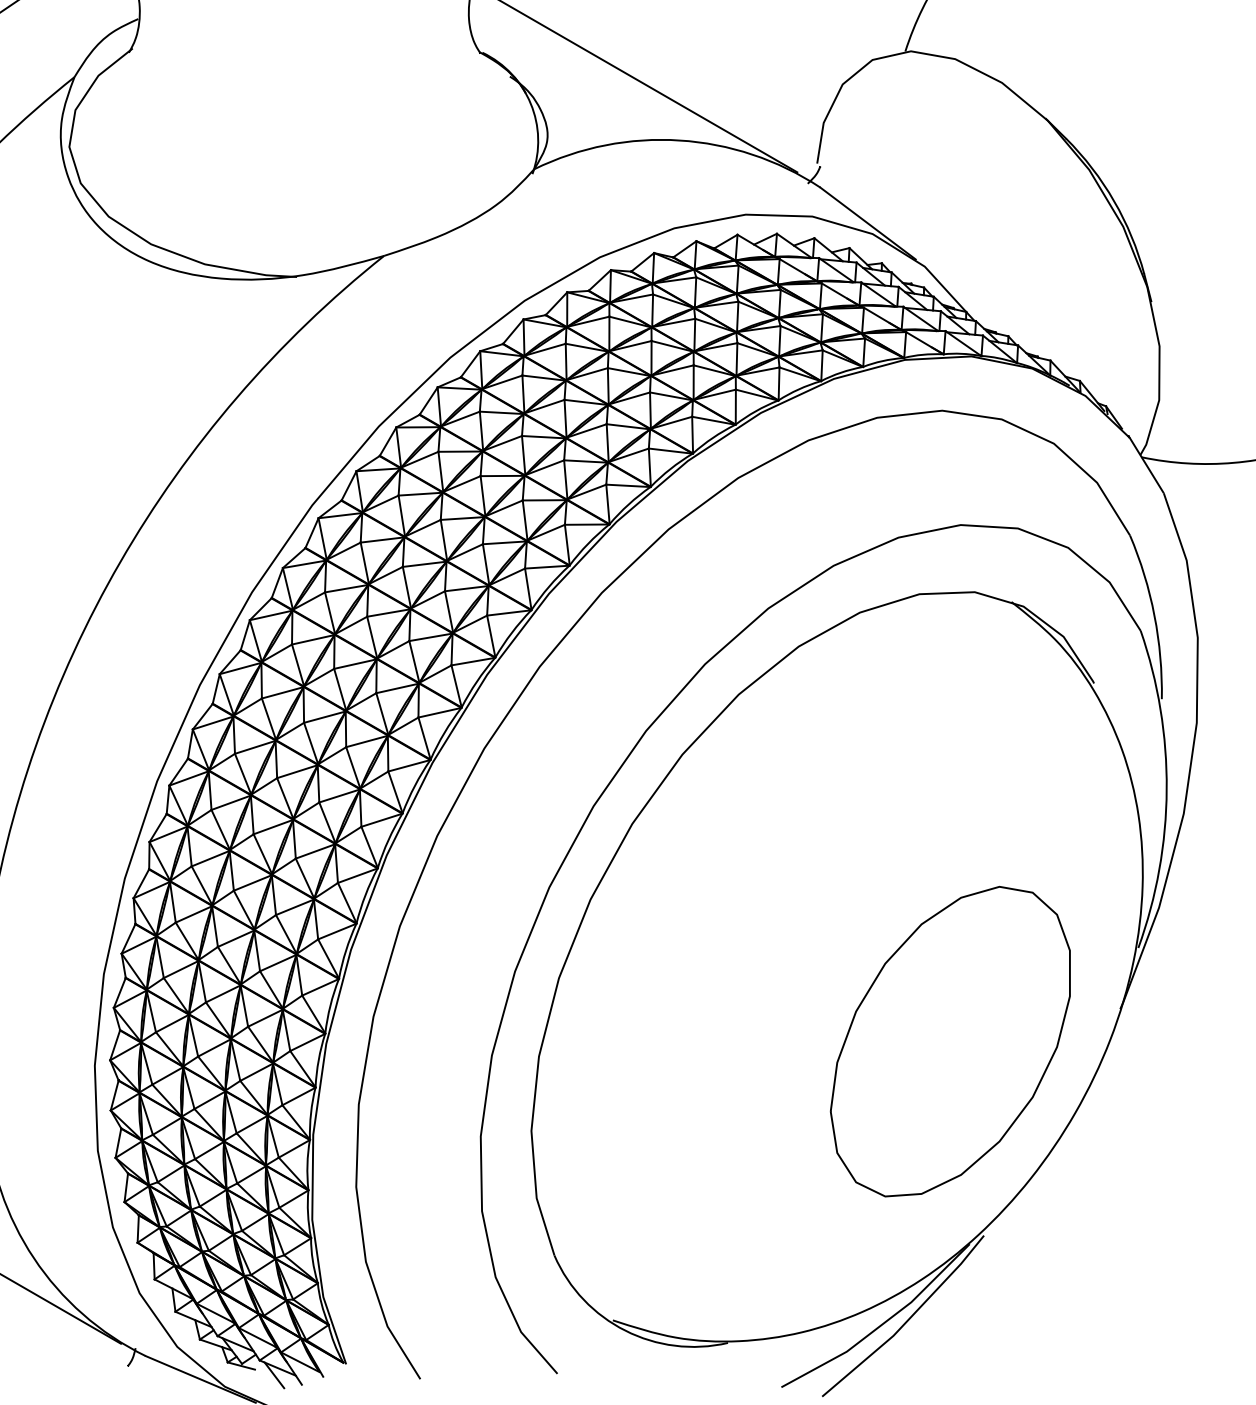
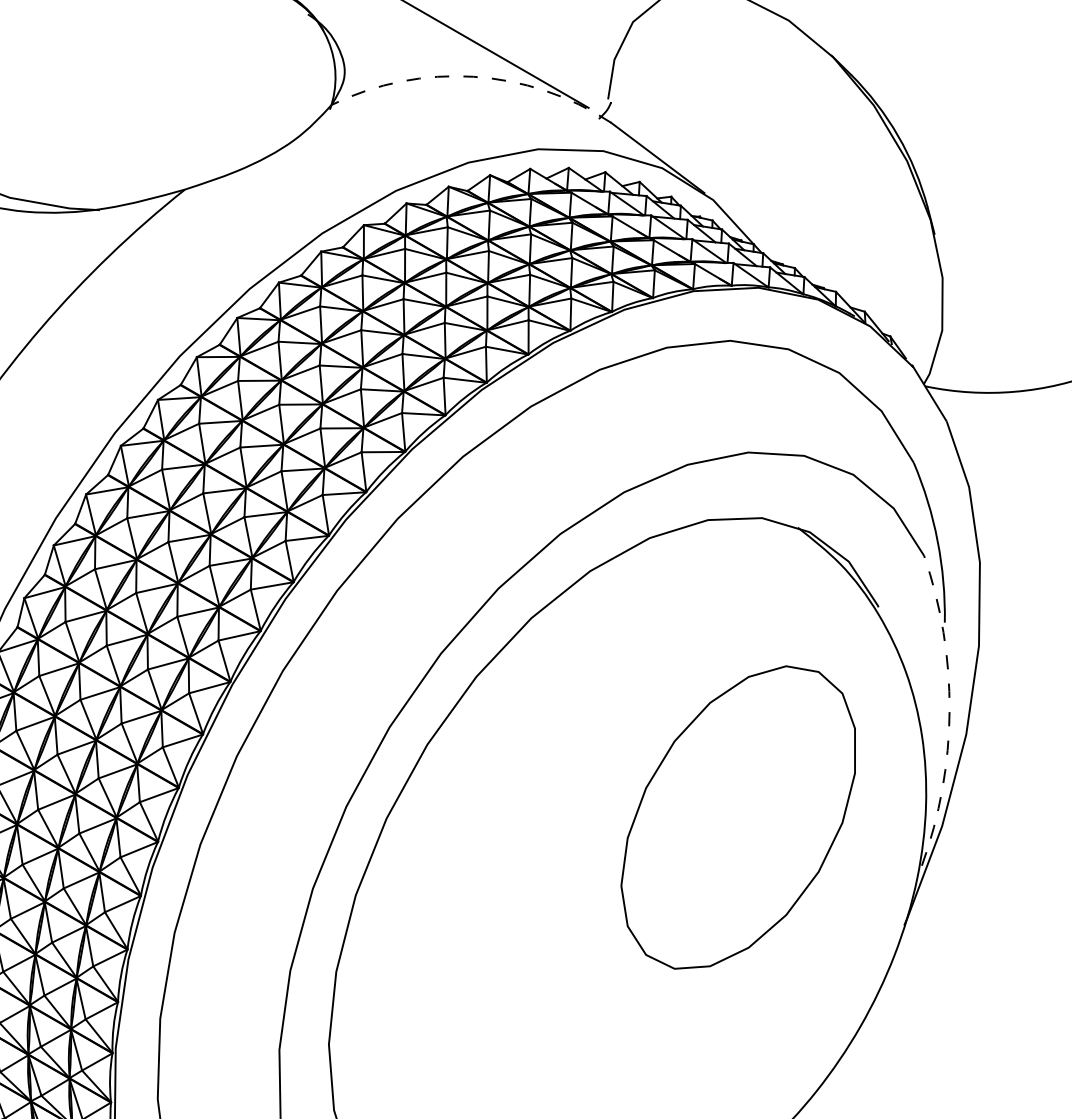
arc: (679, 140) -> (473, 76), solid -> dashed
arc: (1166, 789) -> (949, 710), solid -> dashed
part: (949, 1041) -> (737, 817), moved

